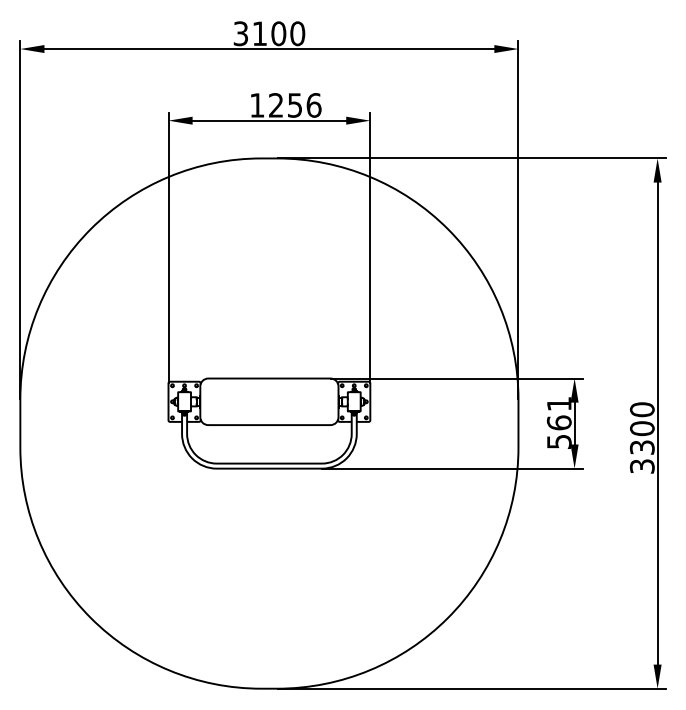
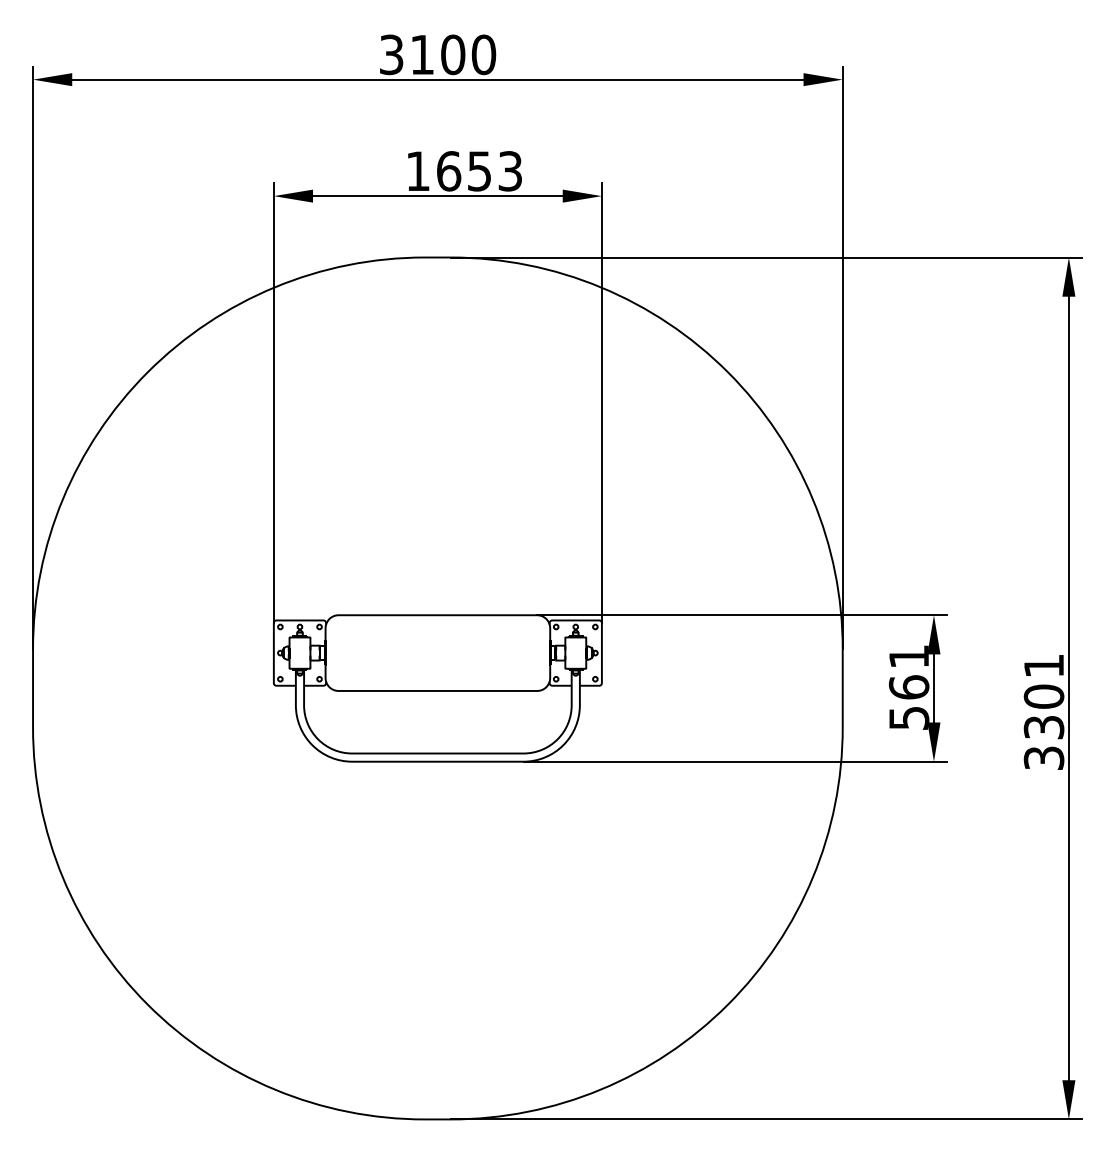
text: (294, 105) -> (478, 171), 1256 -> 1653
text: (641, 409) -> (1042, 665), 3300 -> 3301

